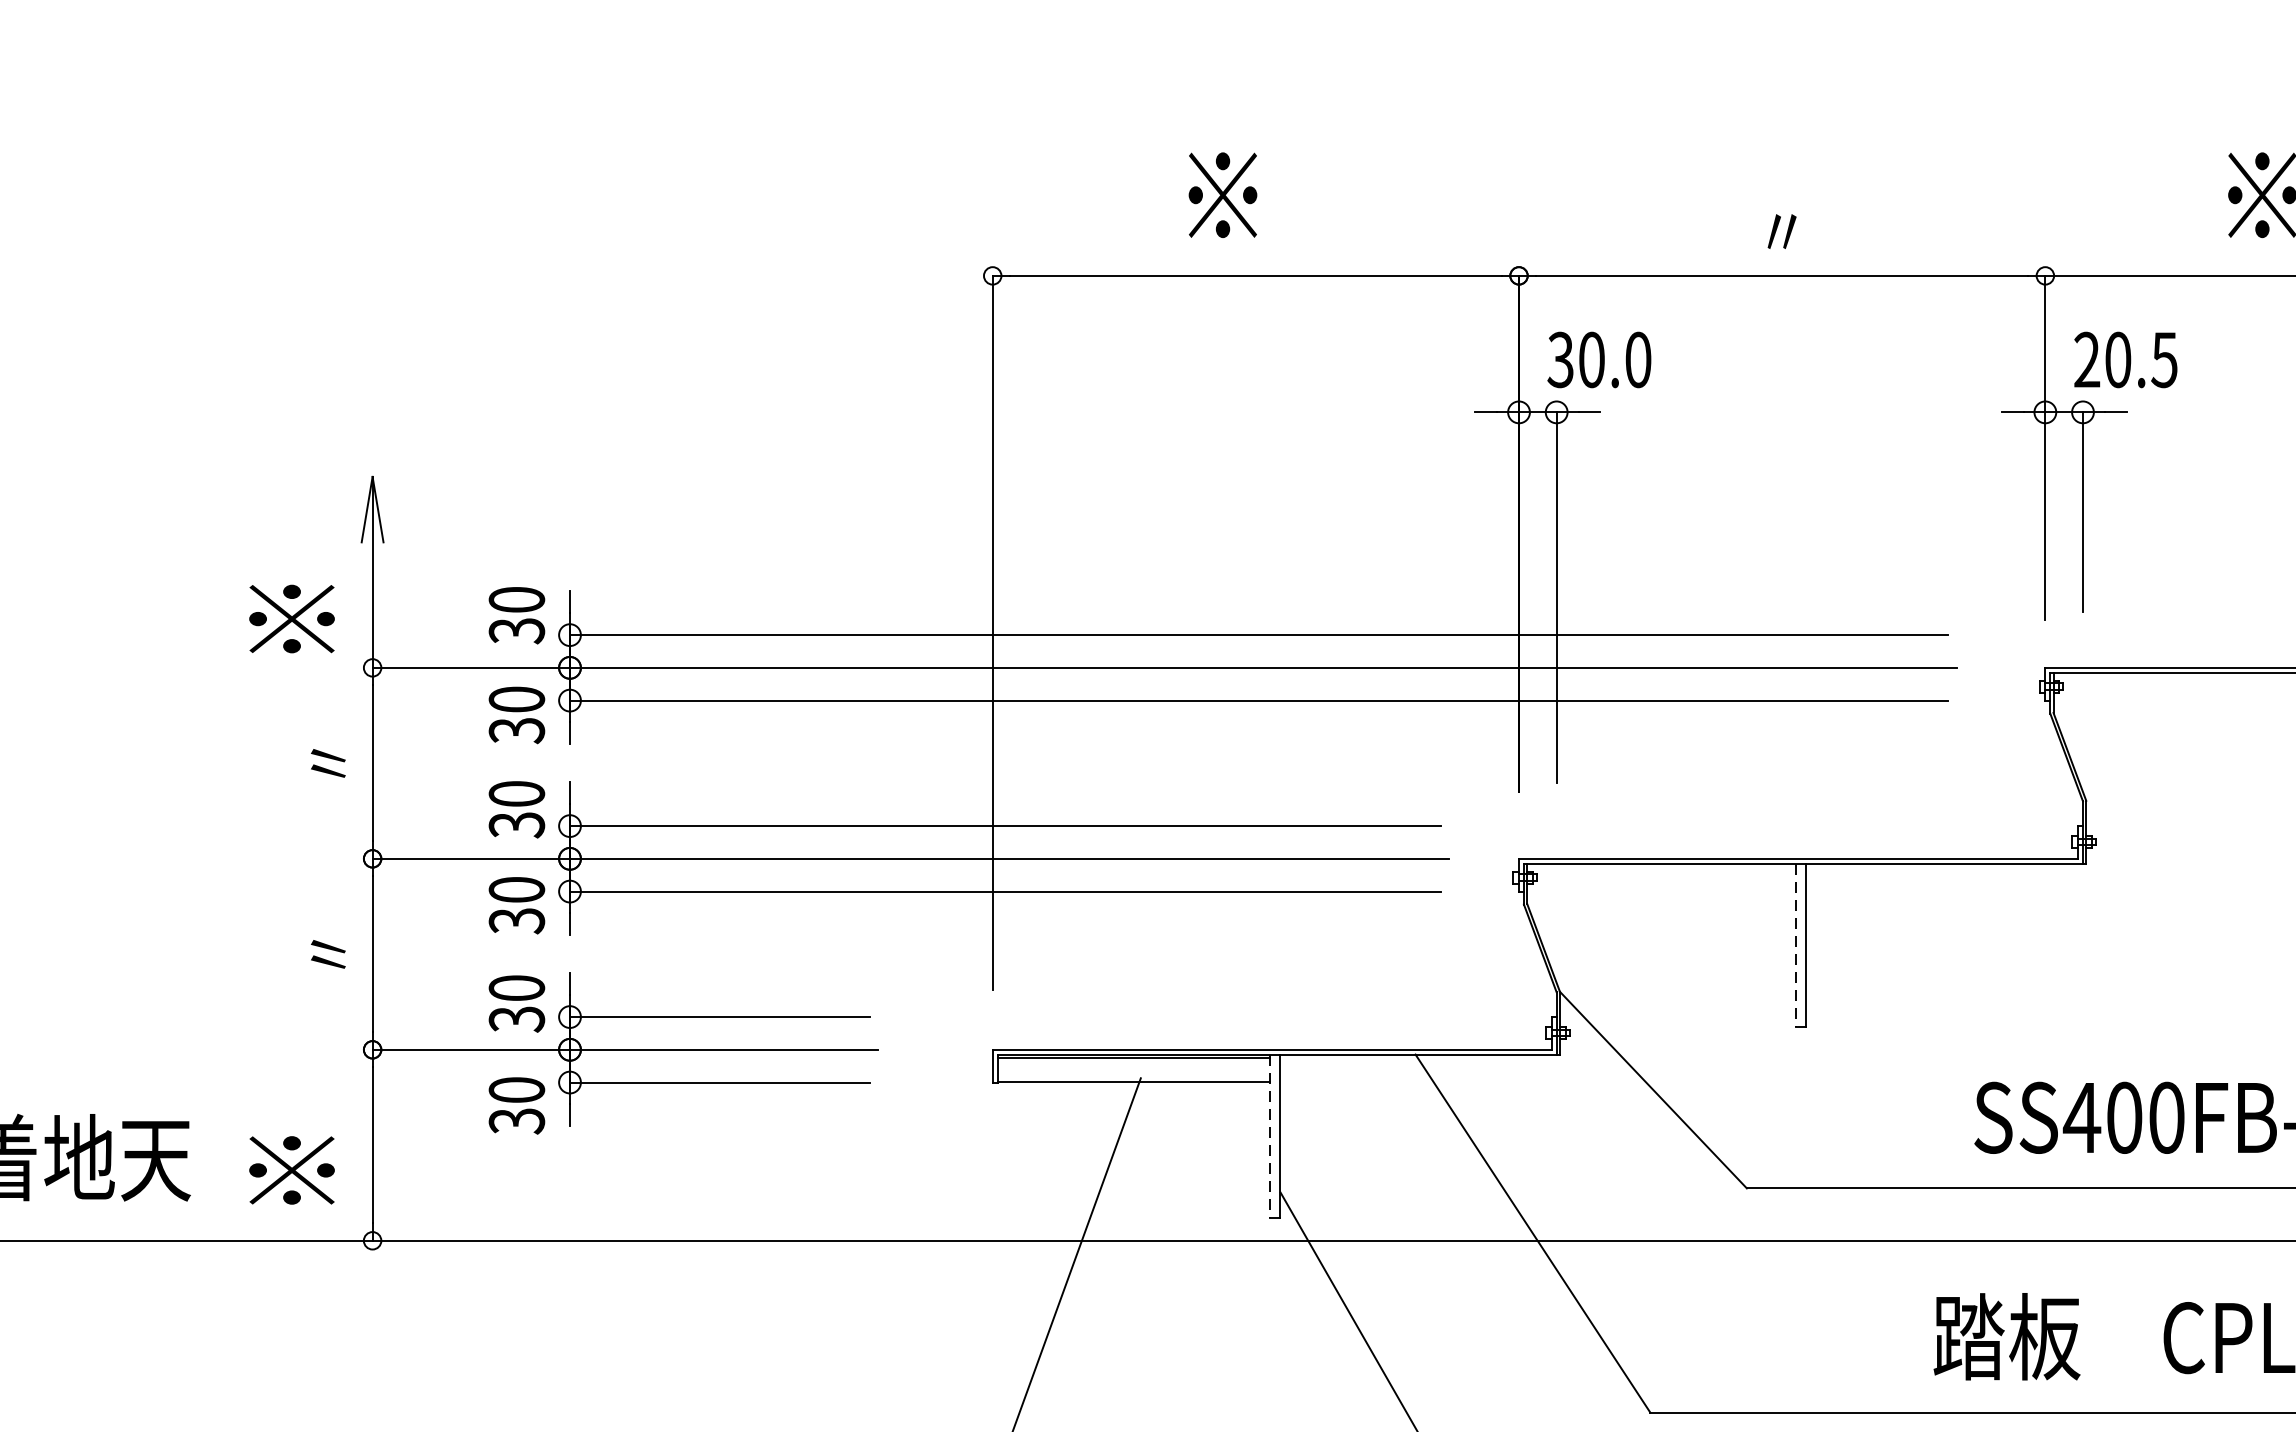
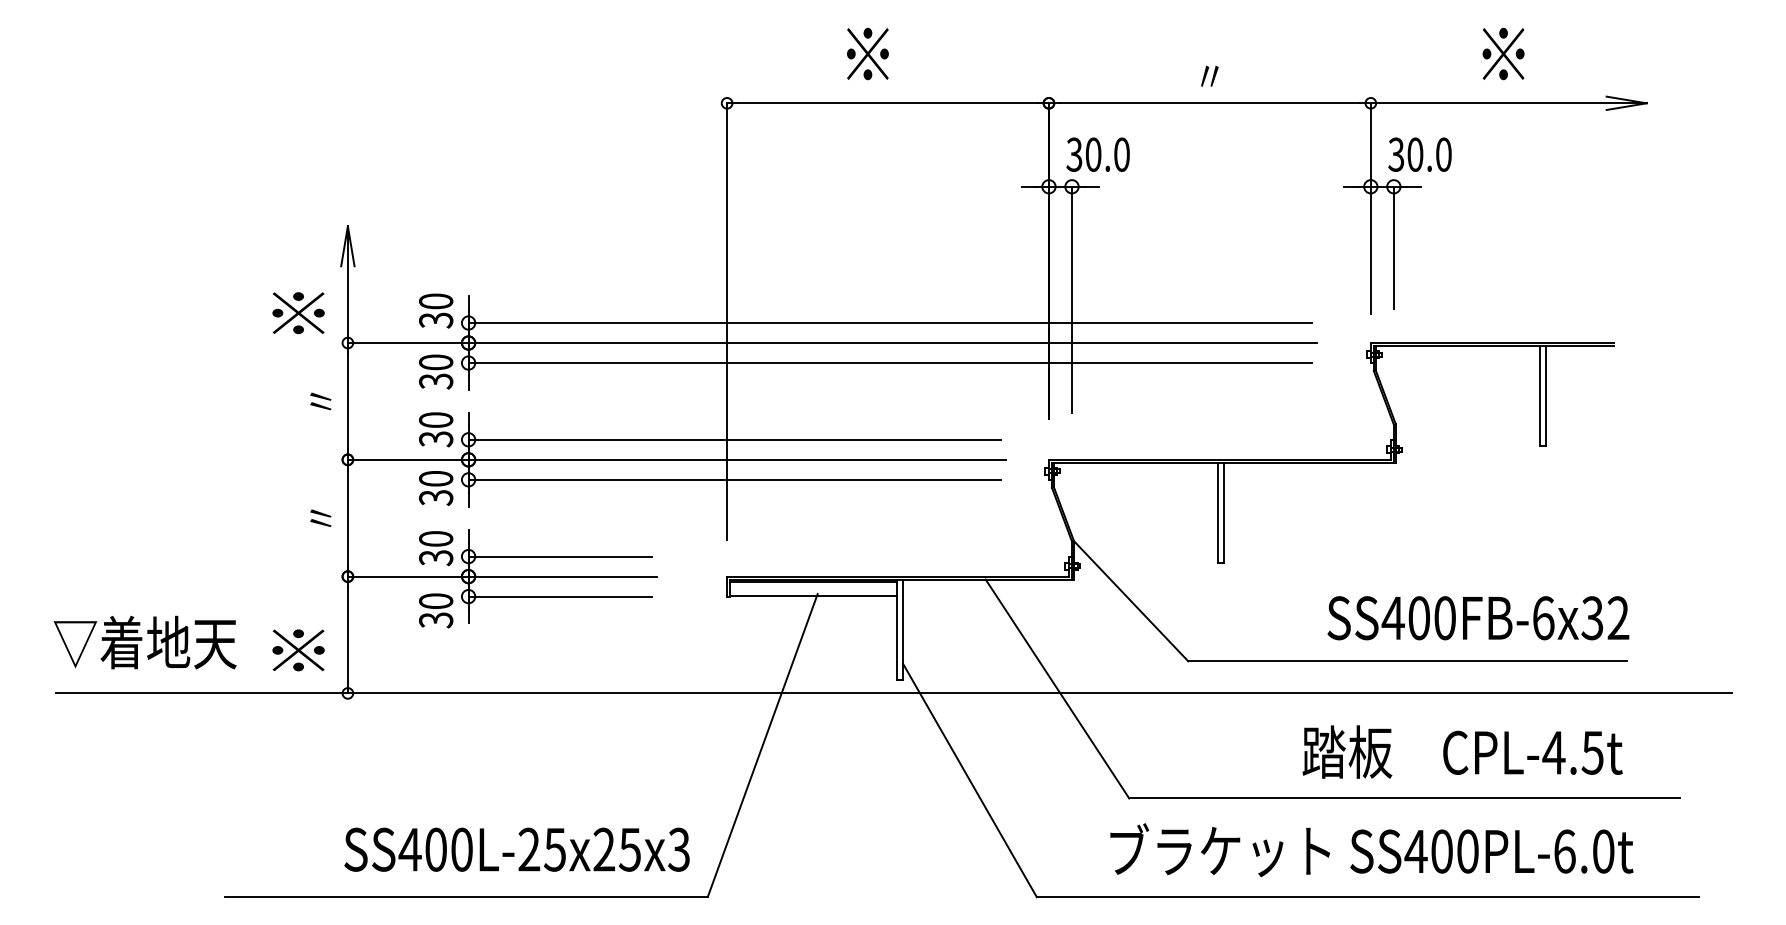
text: (2124, 359) -> (1419, 154), 20.5 -> 30.0
line: (1796, 946) -> (1218, 513), dashed -> solid
line: (1269, 1137) -> (896, 630), dashed -> solid

